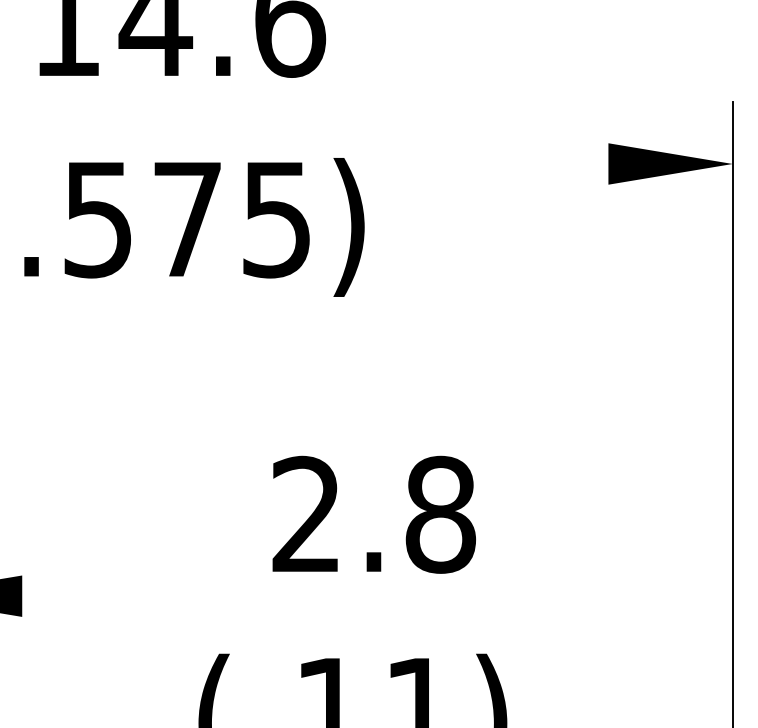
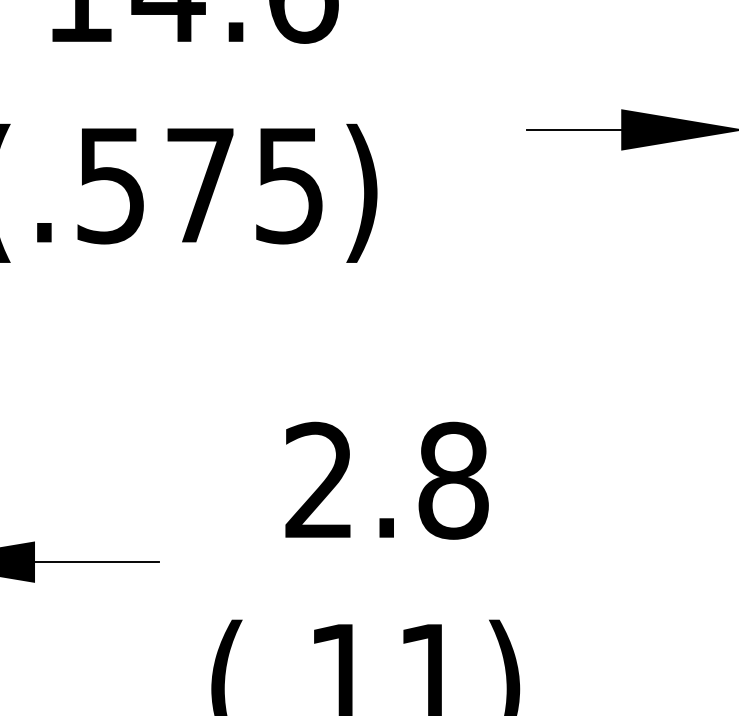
line: (561, 164) -> (574, 130), added
line: (84, 596) -> (97, 562), added

